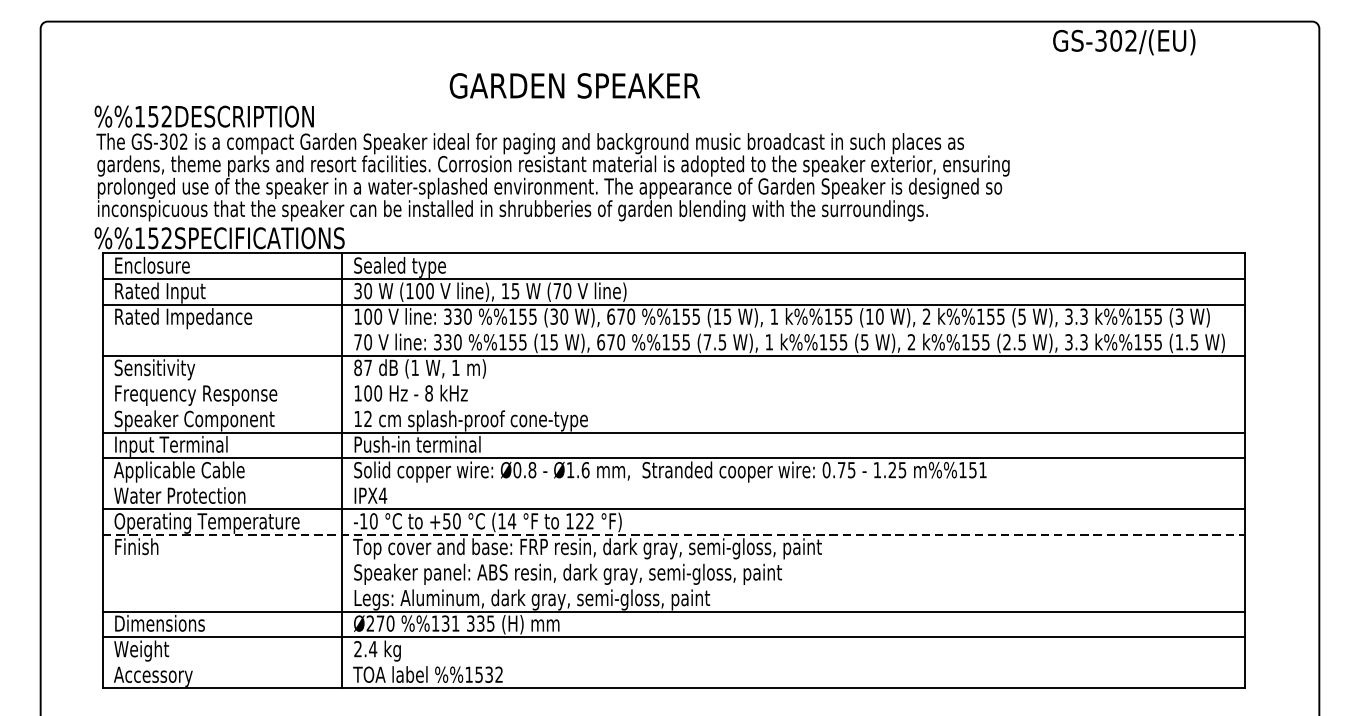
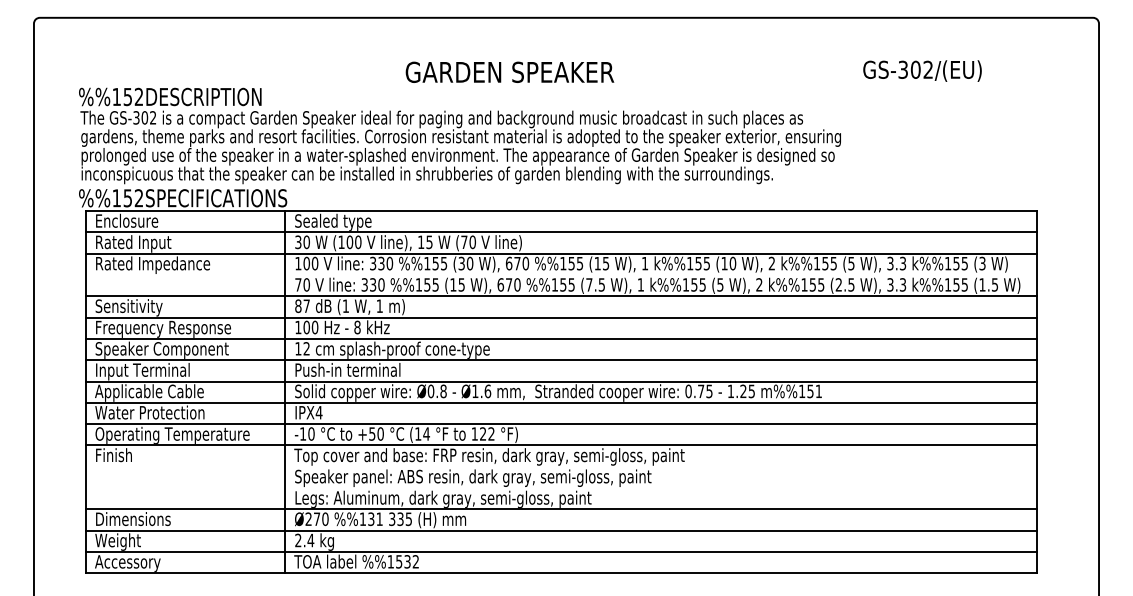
text: (1124, 41) -> (922, 70), moved
text: (574, 84) -> (509, 71), moved
line: (672, 381) -> (560, 317), added
line: (672, 406) -> (560, 338), added
line: (672, 483) -> (560, 402), added
line: (673, 535) -> (561, 445), dashed -> solid
line: (672, 662) -> (560, 551), added

